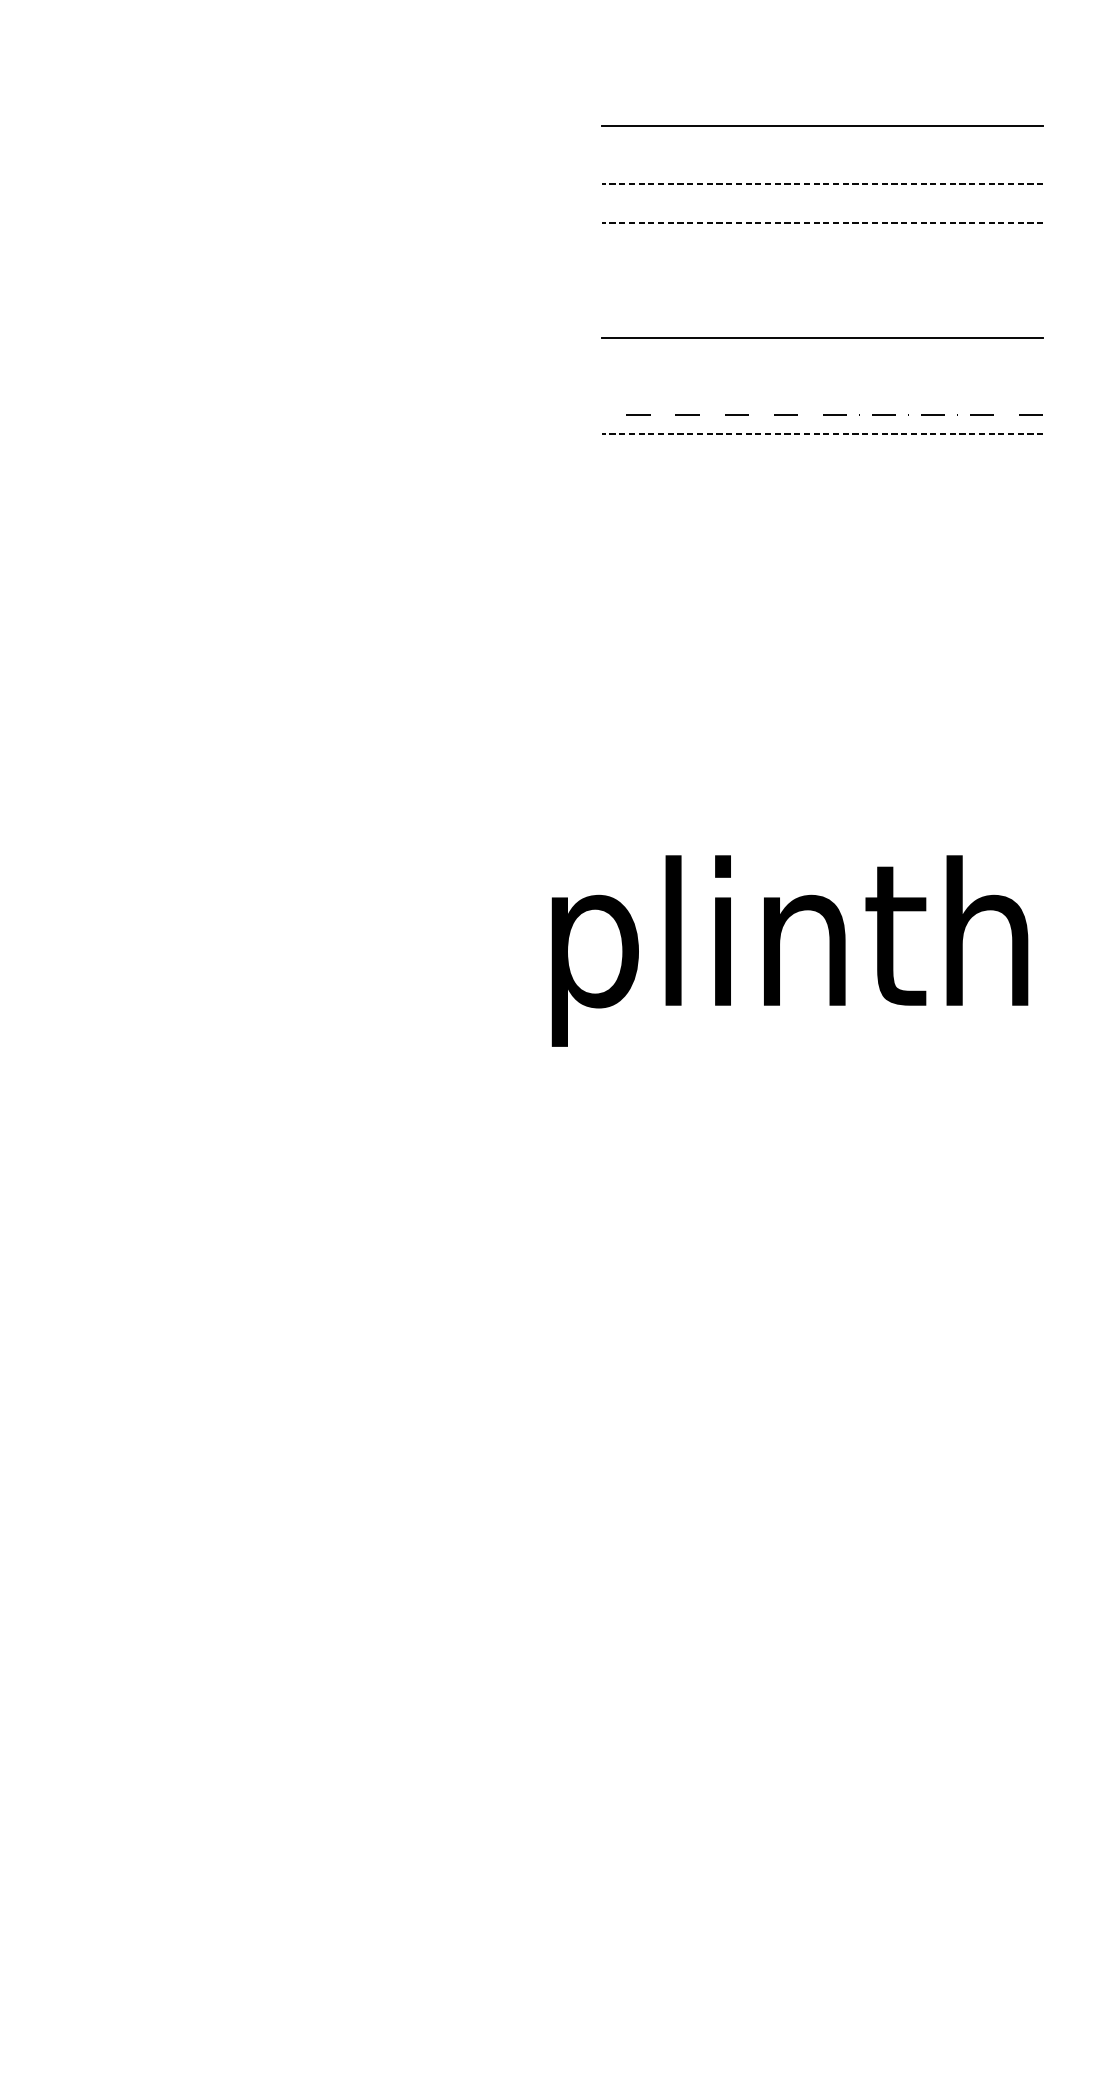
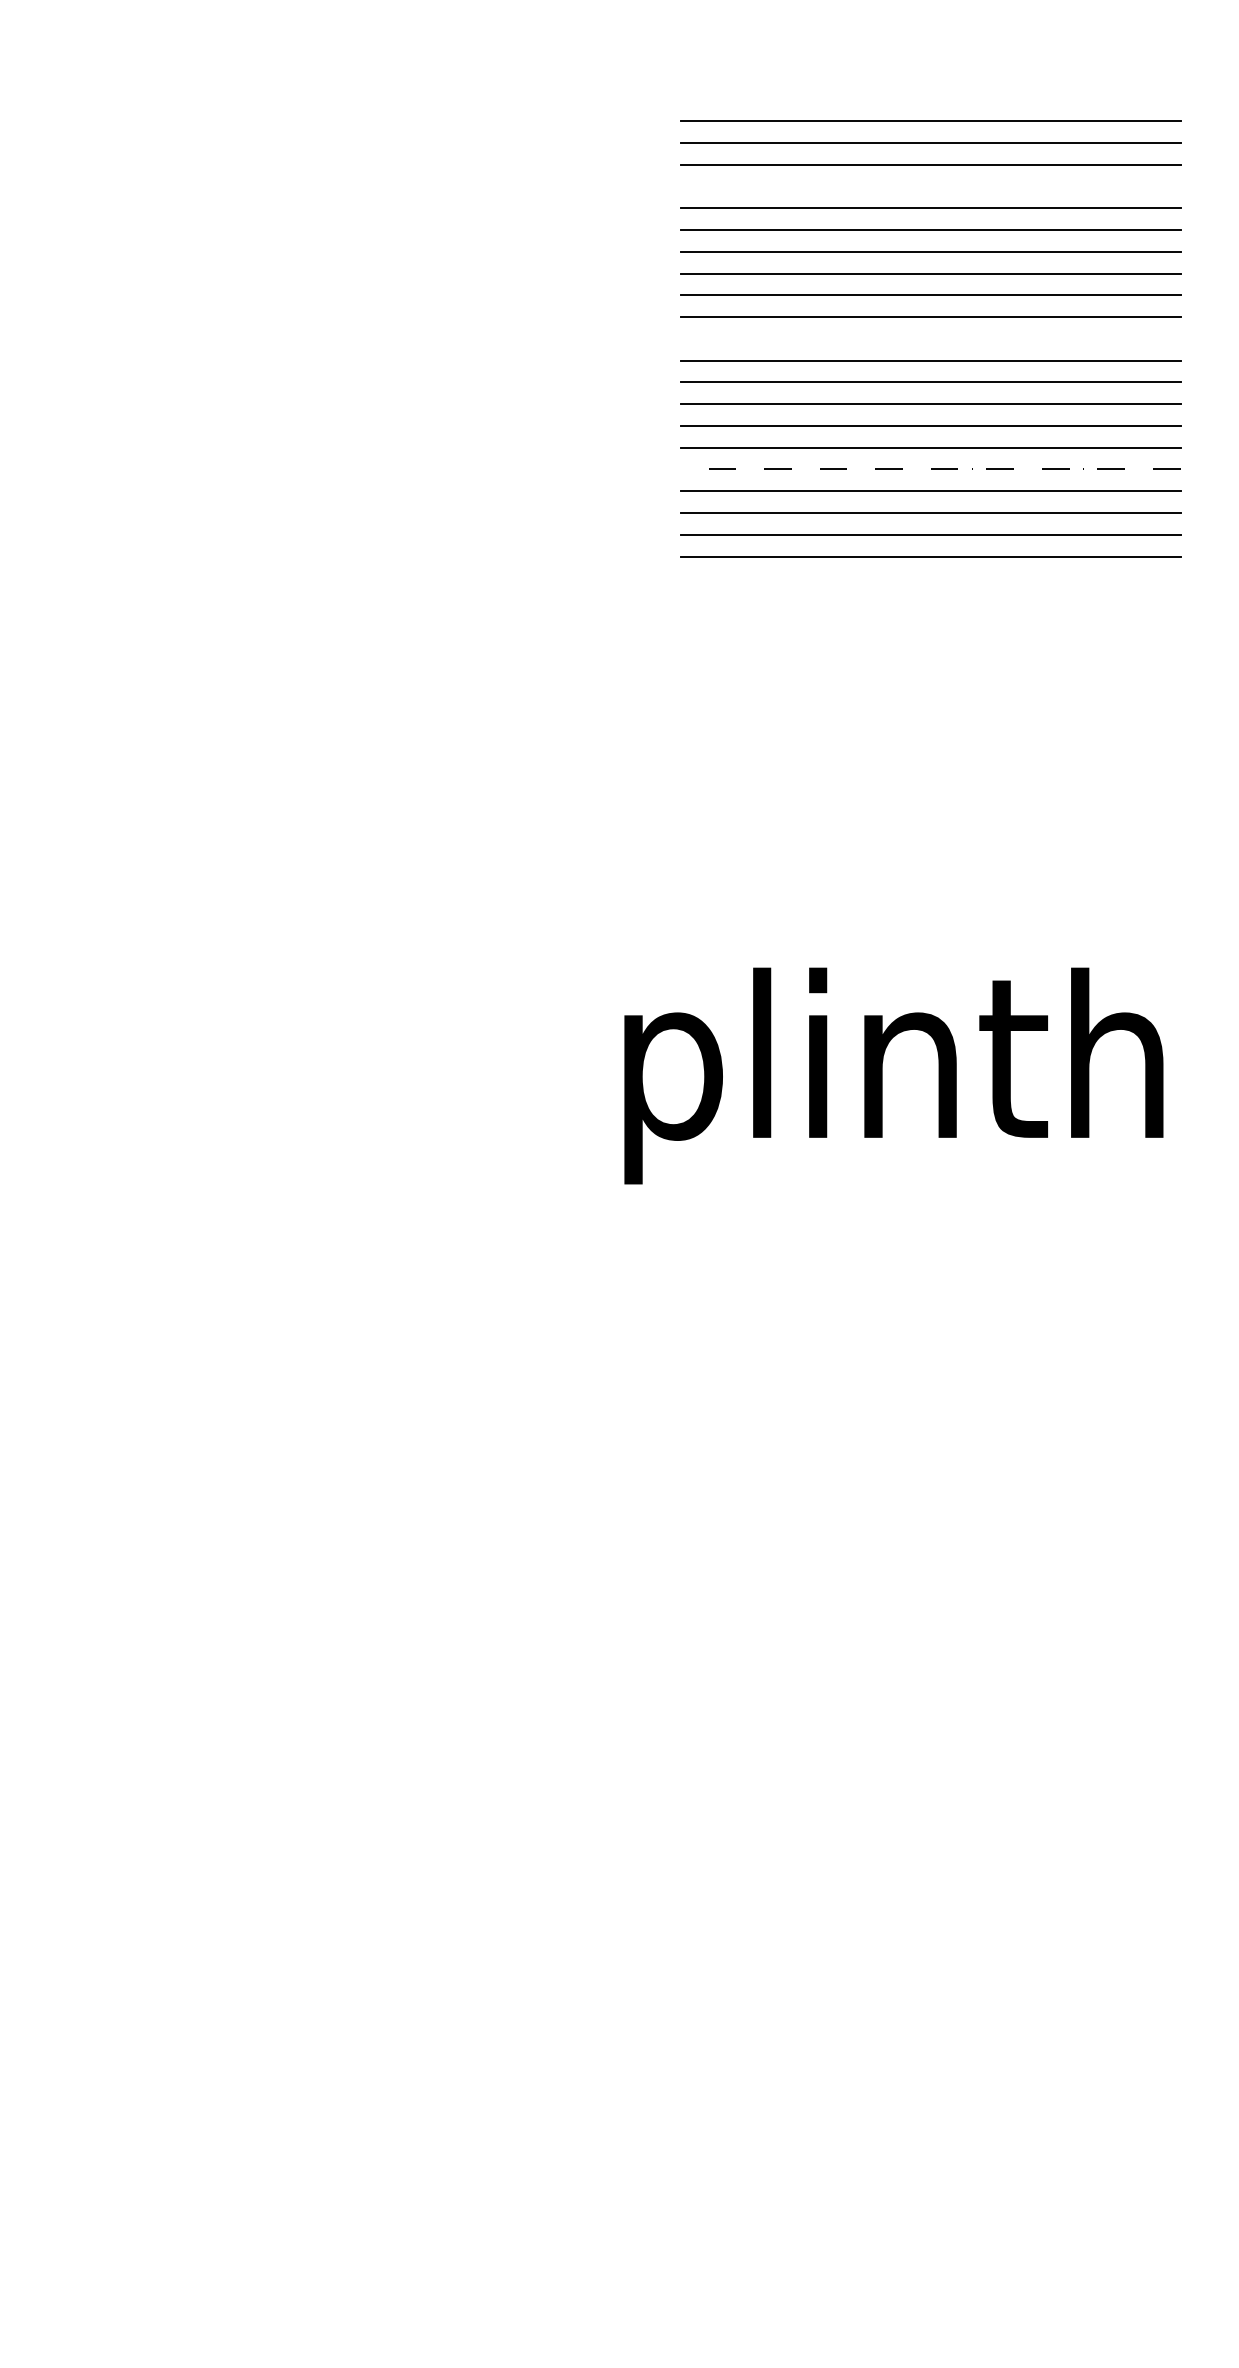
line: (822, 107) -> (930, 121), added
line: (822, 145) -> (930, 164), added
line: (822, 184) -> (930, 208), dashed -> solid
line: (822, 203) -> (930, 230), added
line: (822, 222) -> (930, 251), dashed -> solid
line: (822, 241) -> (930, 273), added
line: (822, 260) -> (930, 294), added
line: (822, 280) -> (930, 317), added
line: (822, 318) -> (930, 360), added
line: (822, 357) -> (930, 404), added
line: (822, 376) -> (930, 425), added
line: (822, 395) -> (930, 447), added
line: (822, 434) -> (930, 491), dashed -> solid
line: (822, 453) -> (930, 513), added
line: (822, 472) -> (930, 534), added
line: (822, 491) -> (930, 556), added

